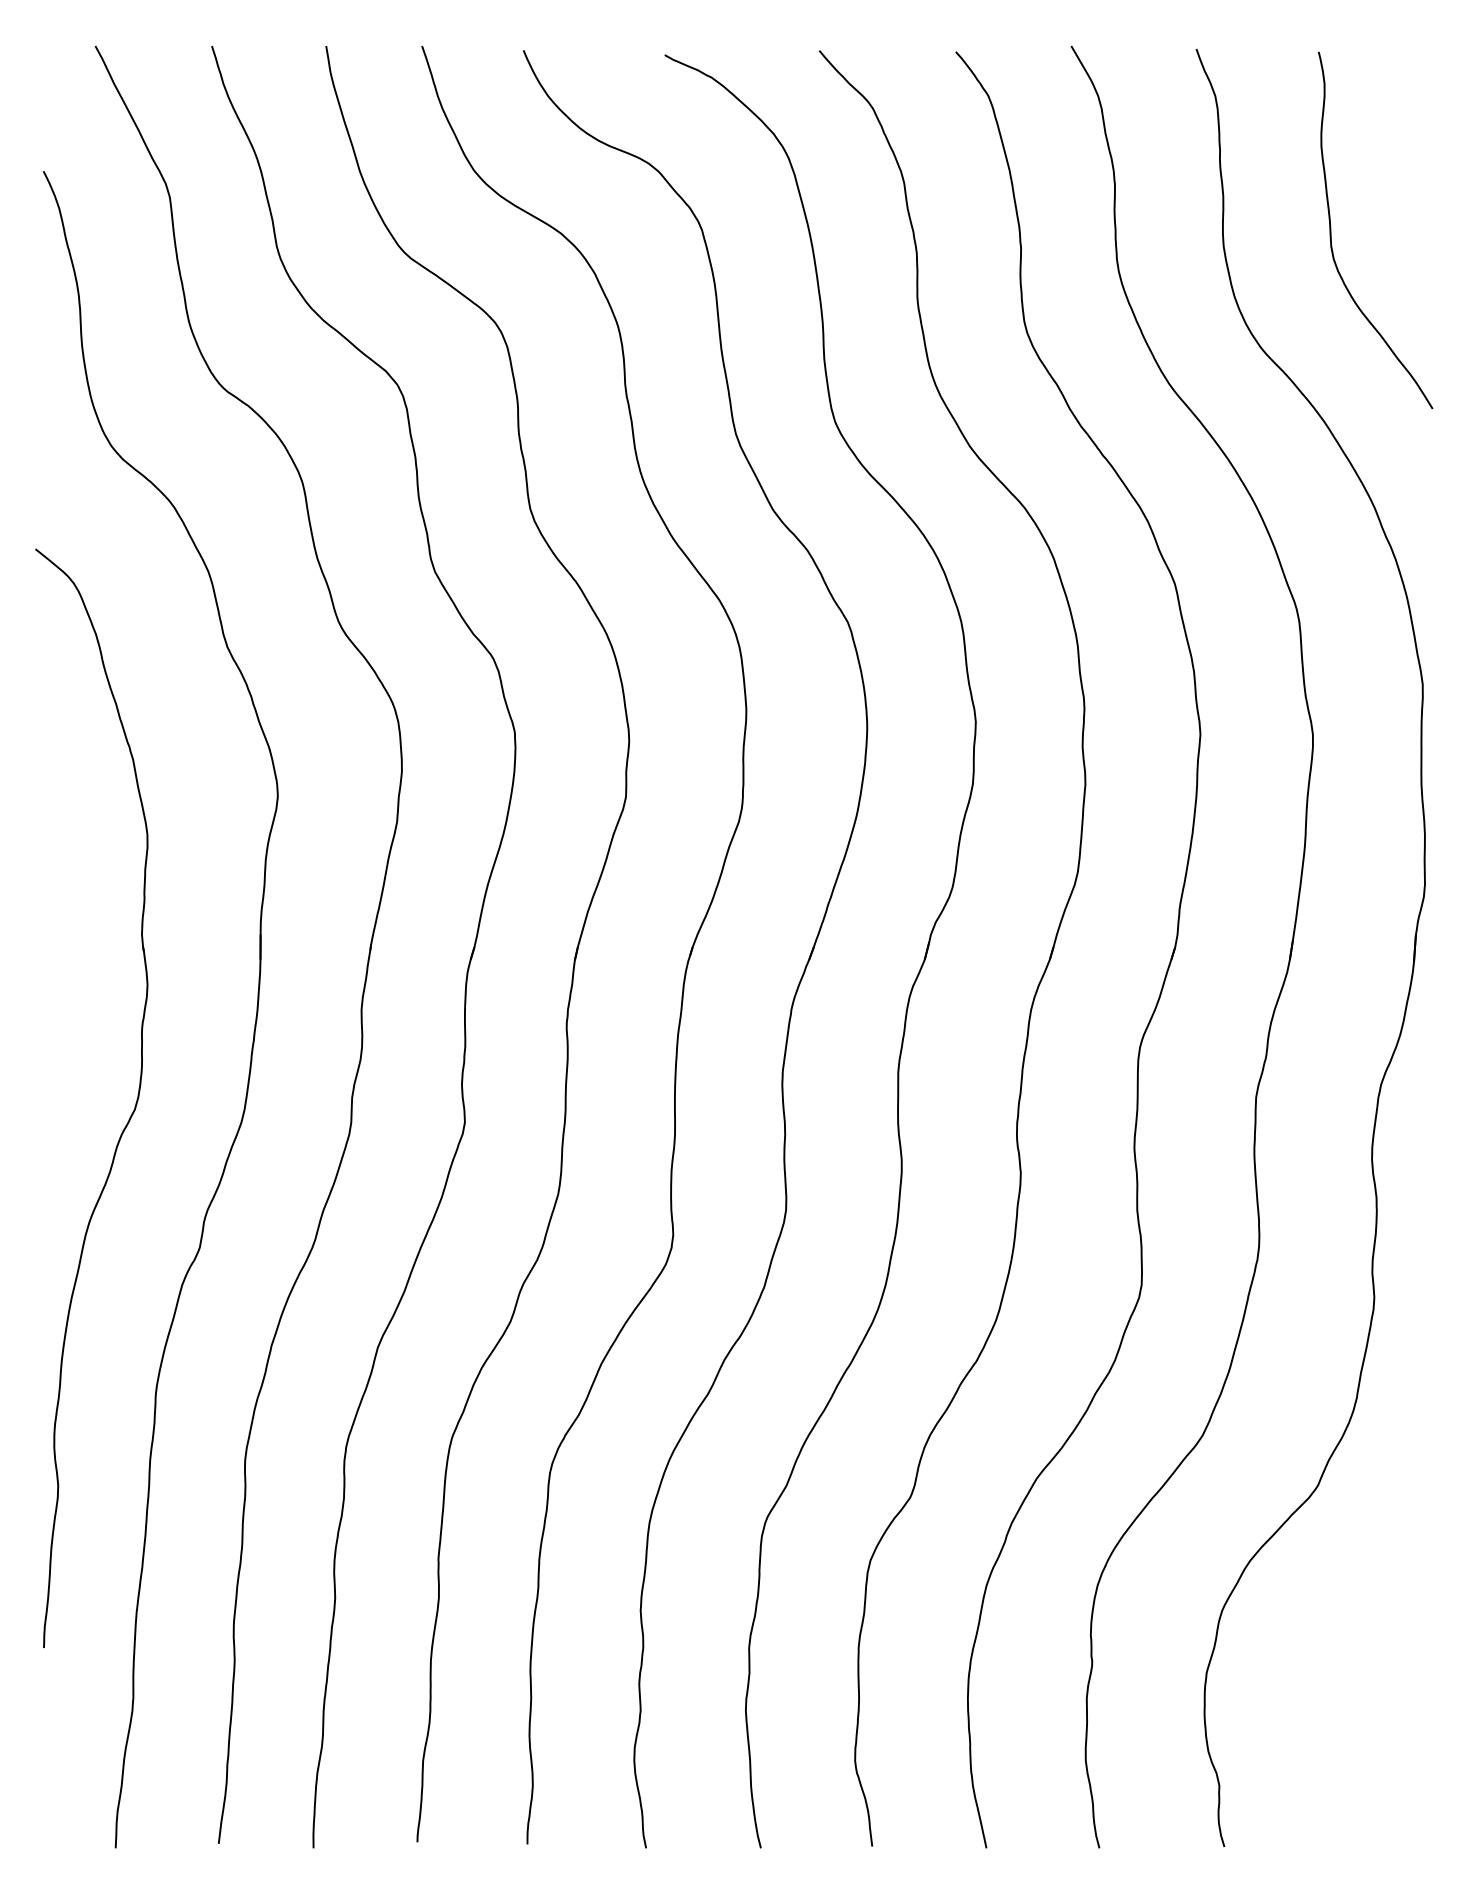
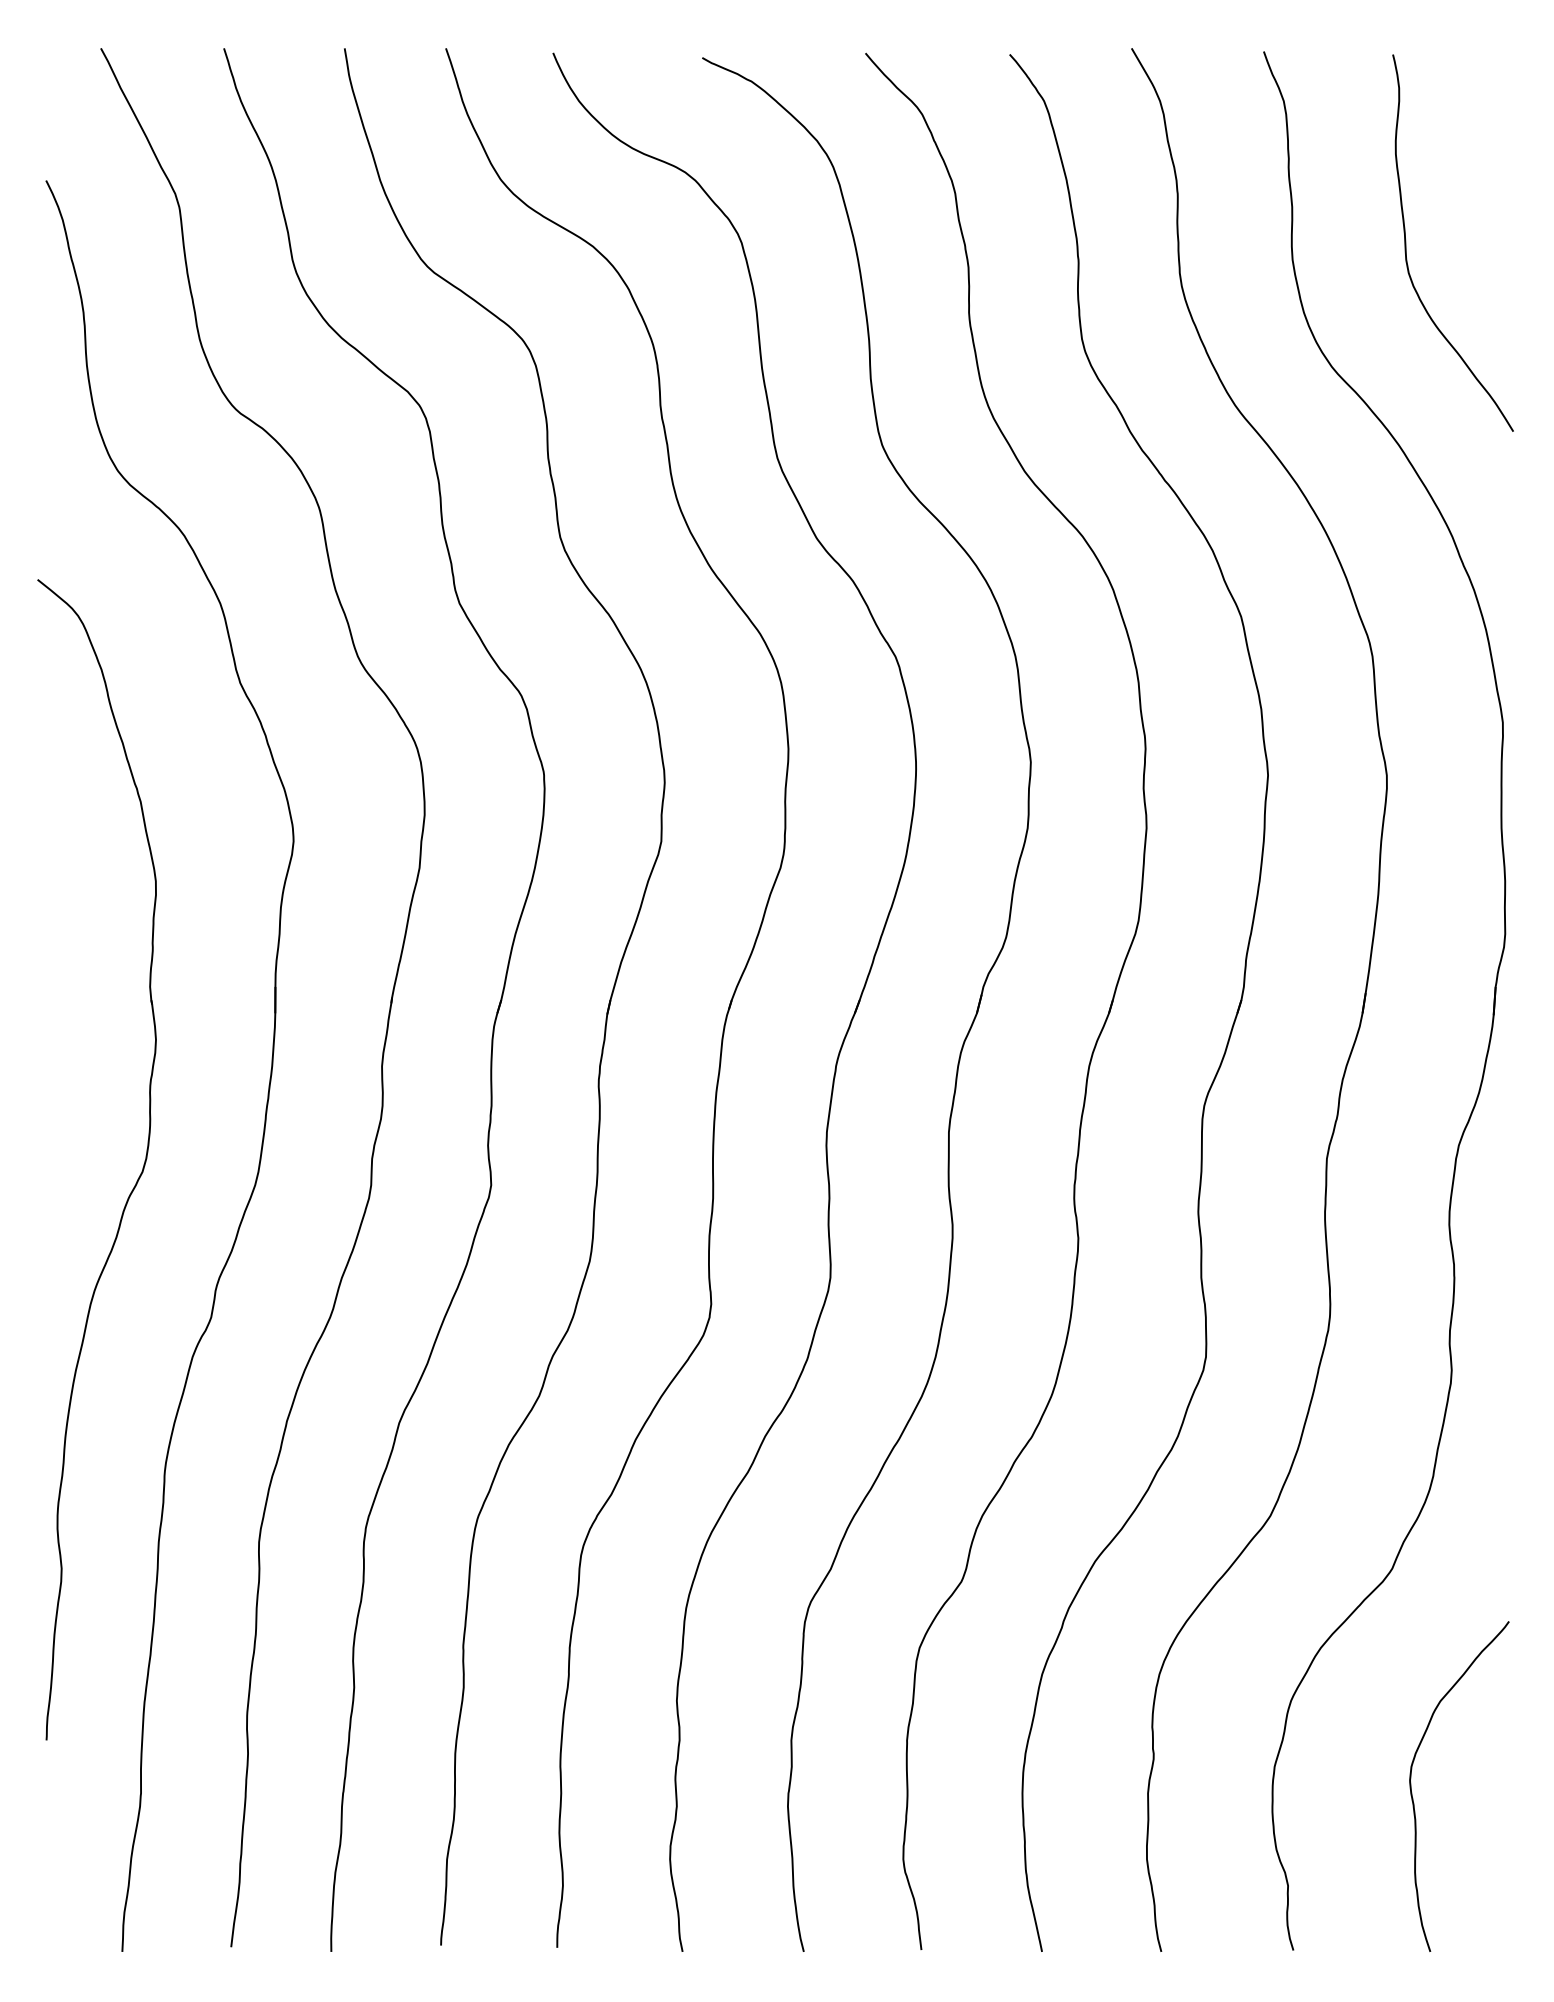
curve: (1337, 1699) -> (1412, 1794), added

